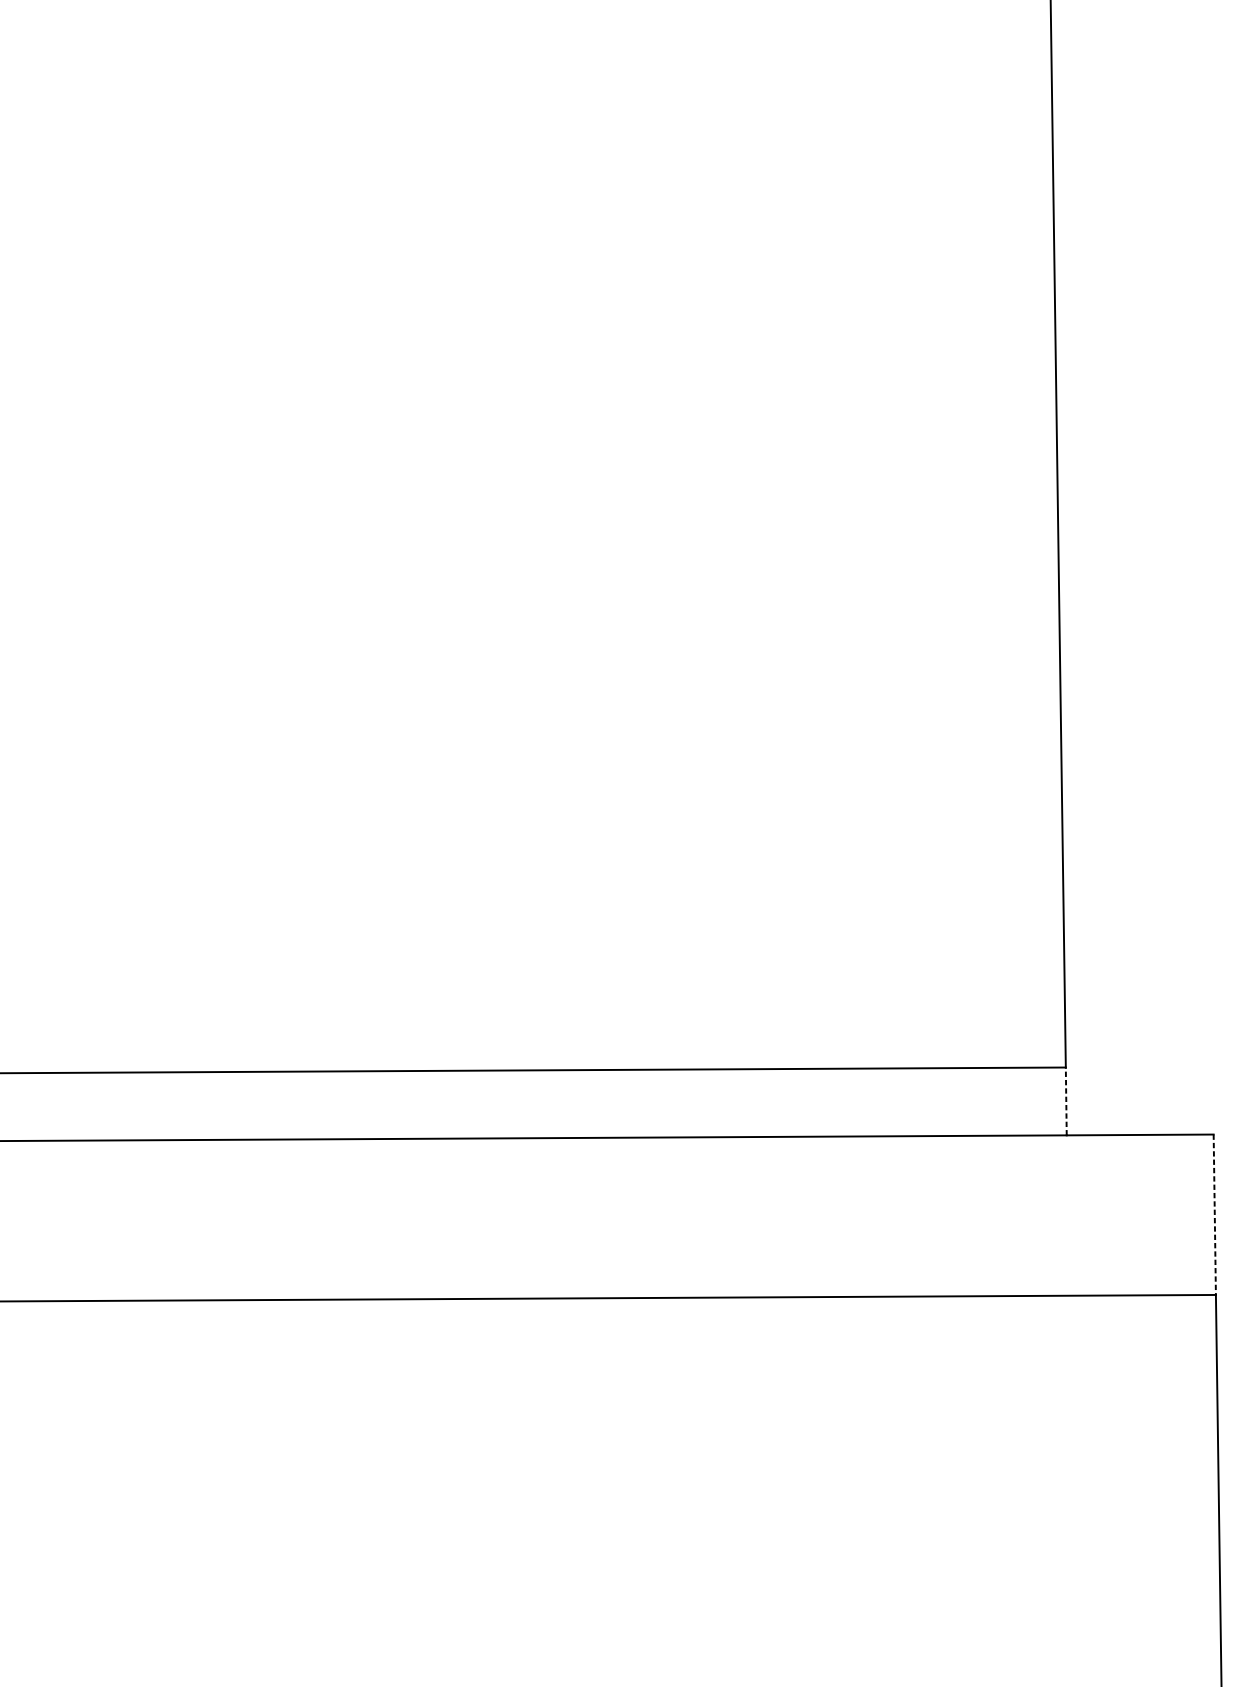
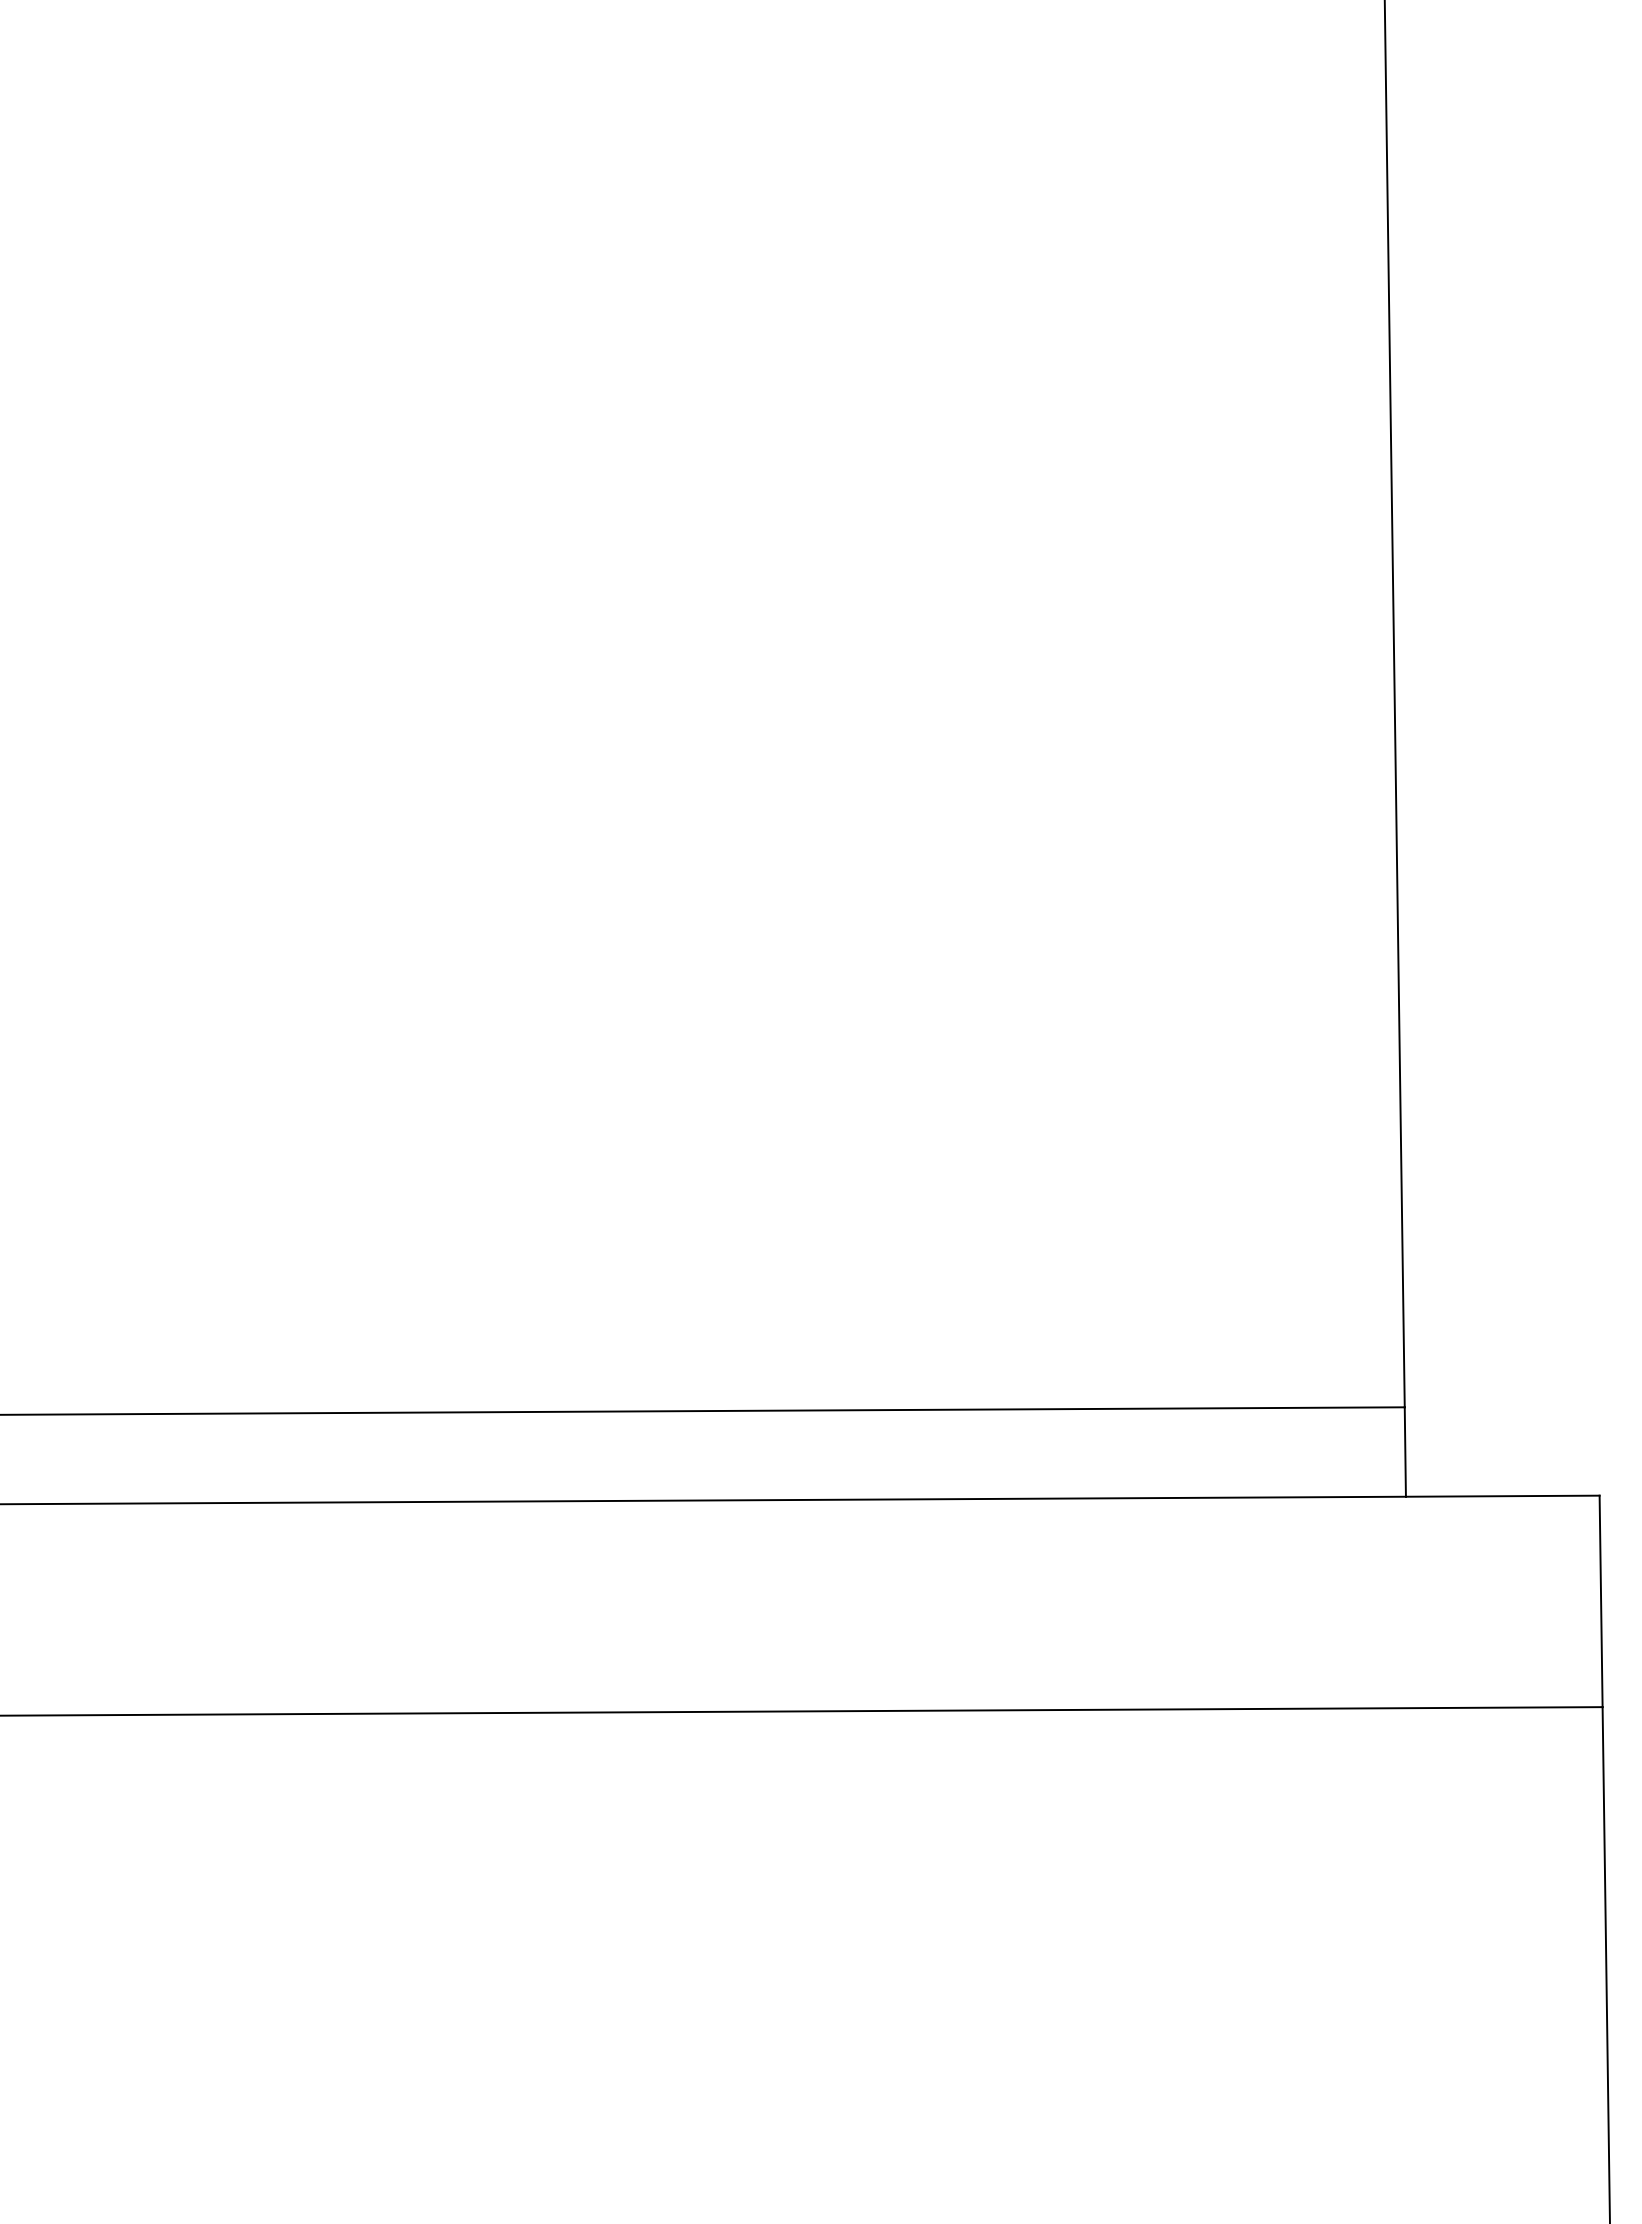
line: (1066, 1101) -> (1405, 1452), dashed -> solid
line: (1215, 1214) -> (1601, 1601), dashed -> solid

